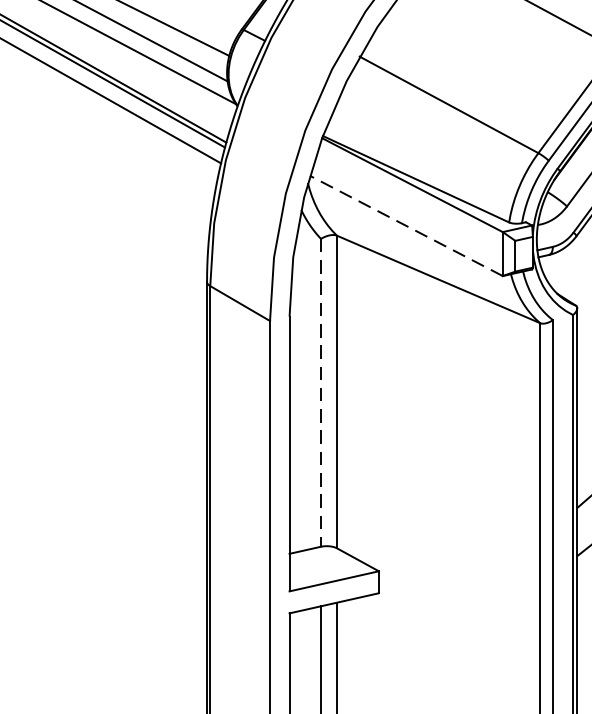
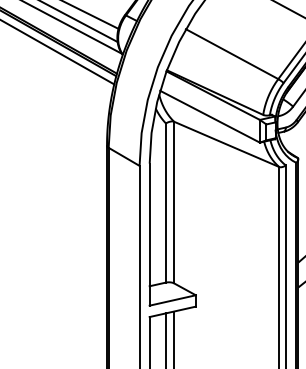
line: (405, 225) -> (209, 116), dashed -> solid
line: (320, 393) -> (165, 203), dashed -> solid

